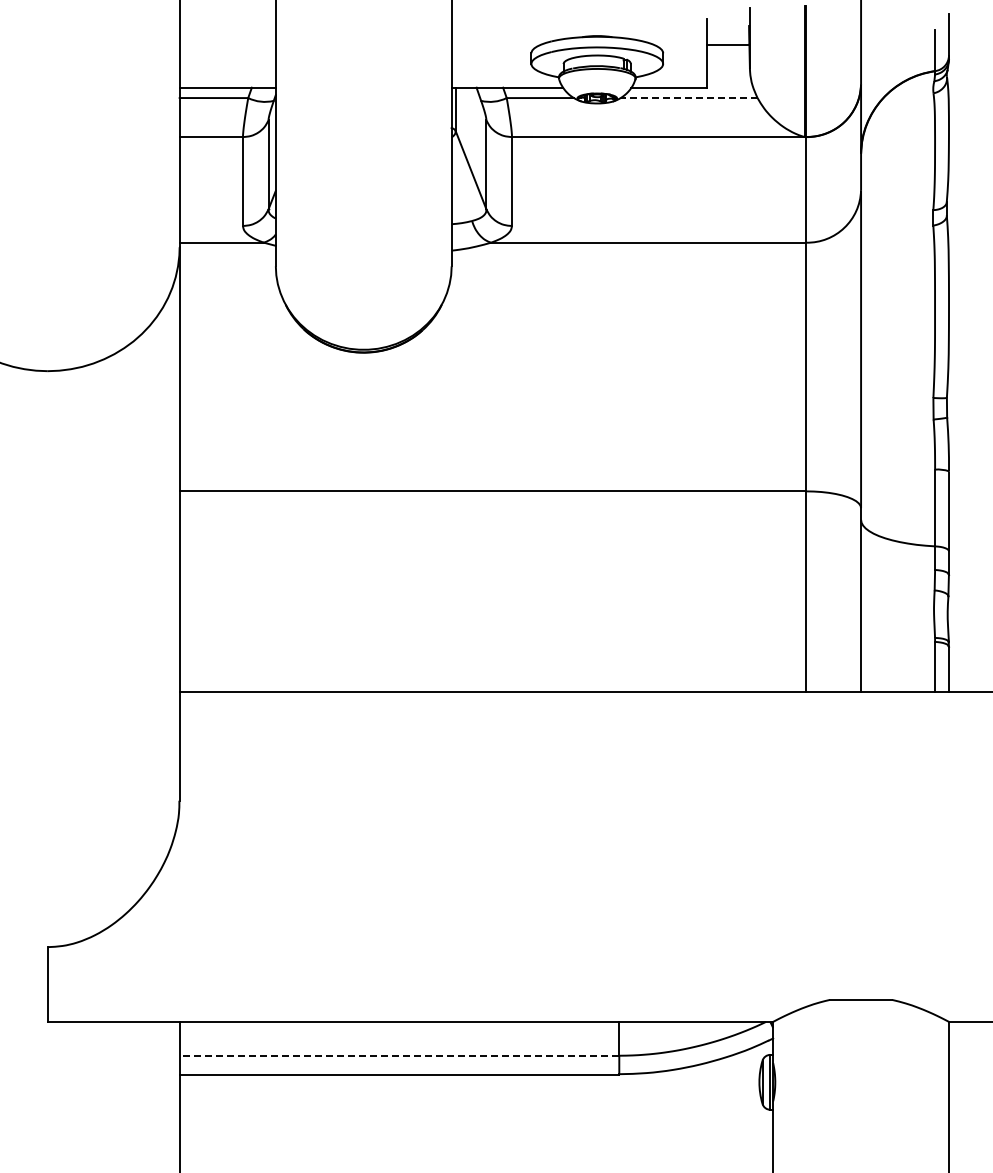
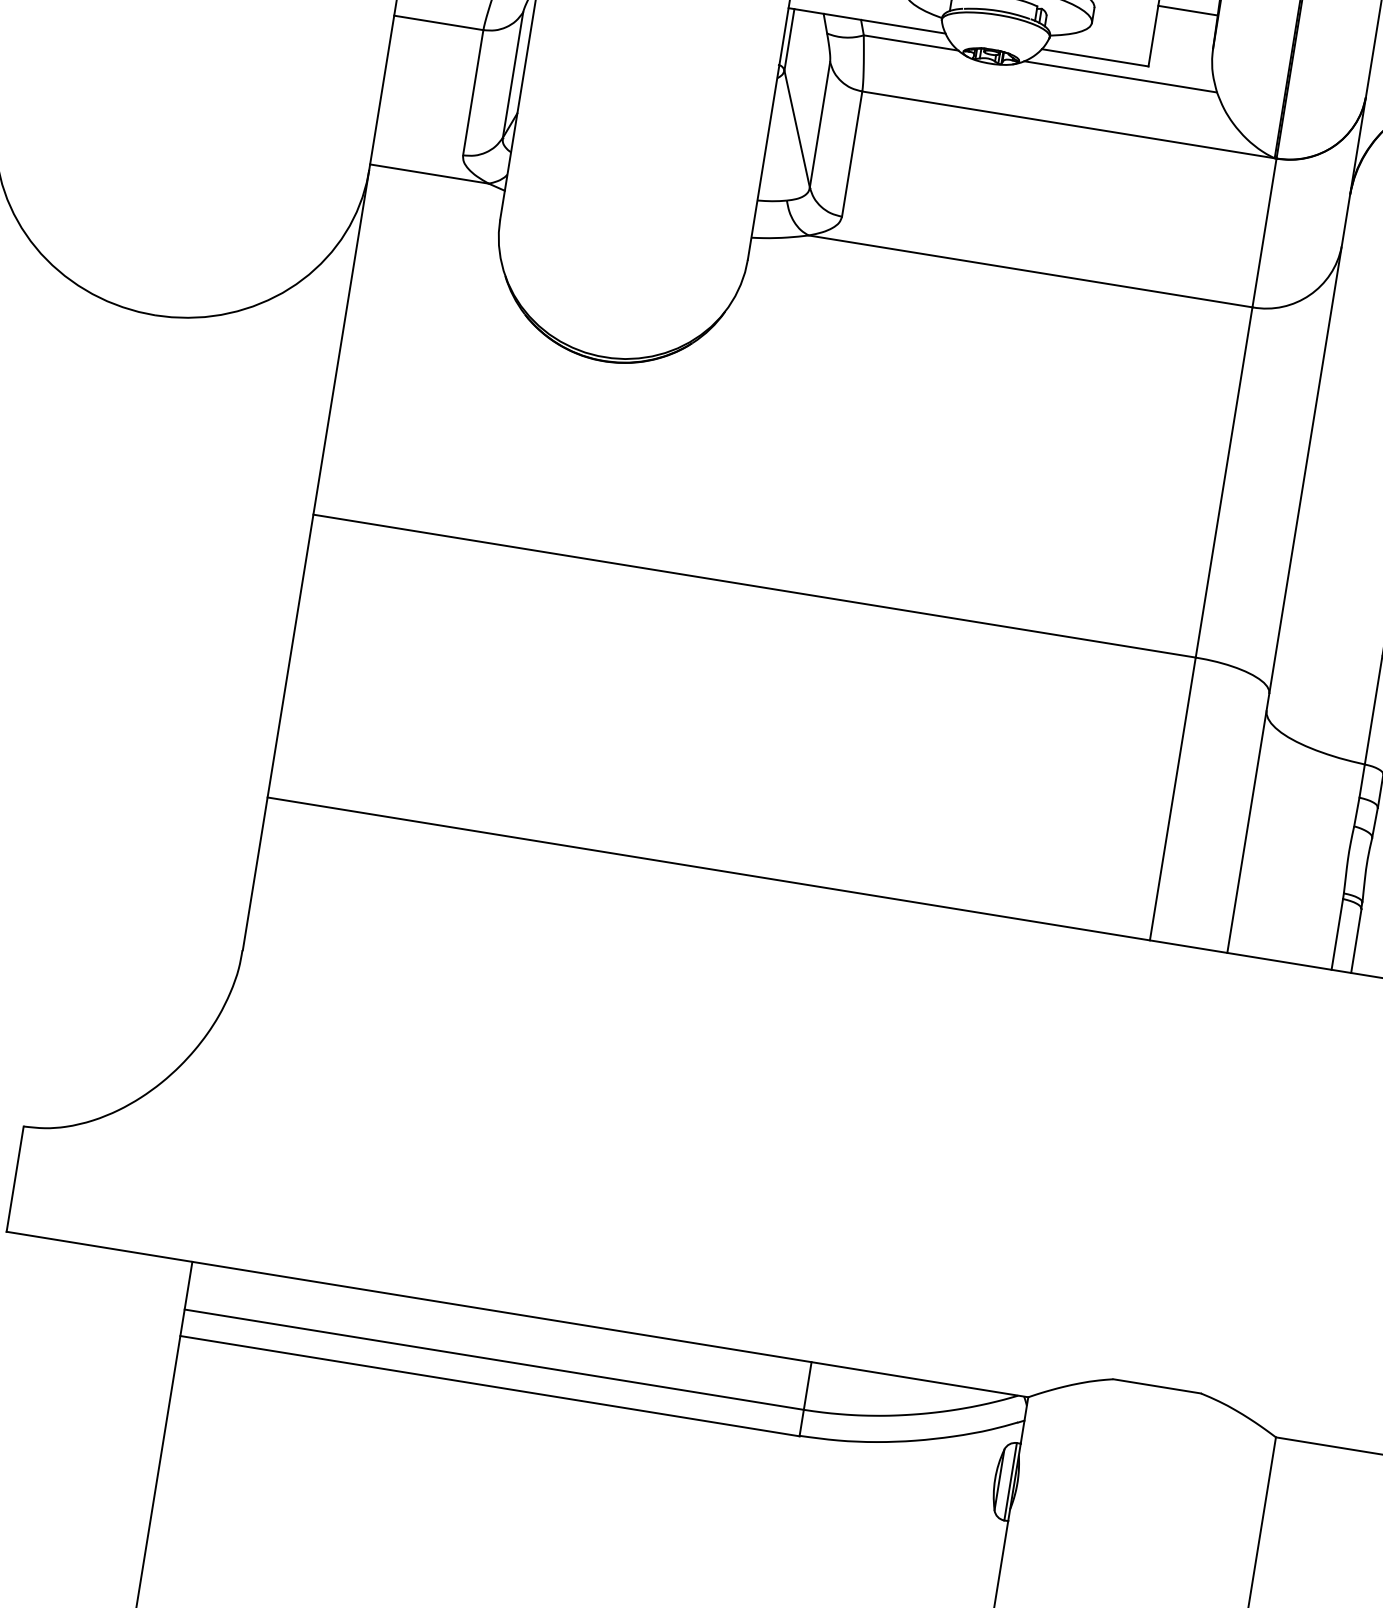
line: (688, 98) -> (1119, 77), dashed -> solid
line: (399, 1055) -> (494, 1359), dashed -> solid

